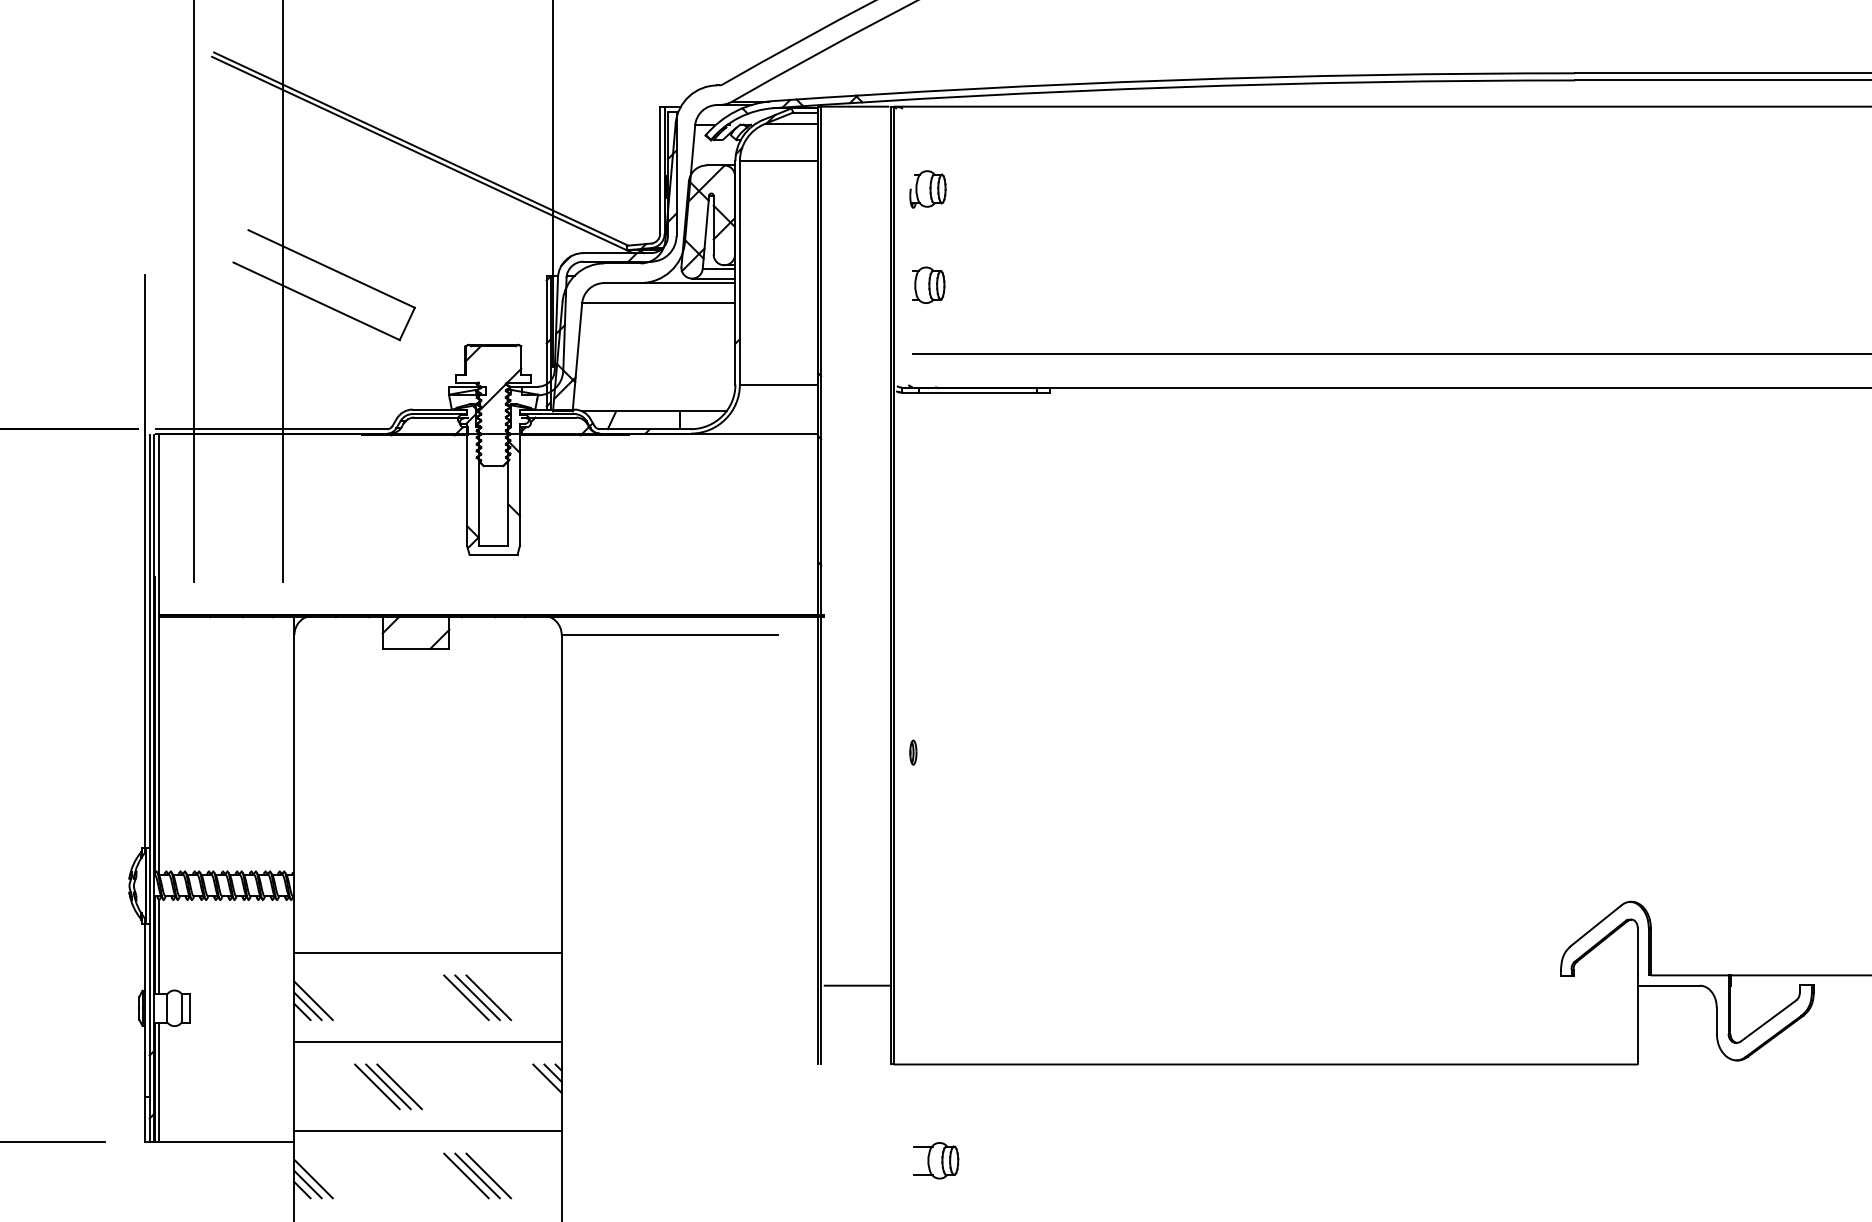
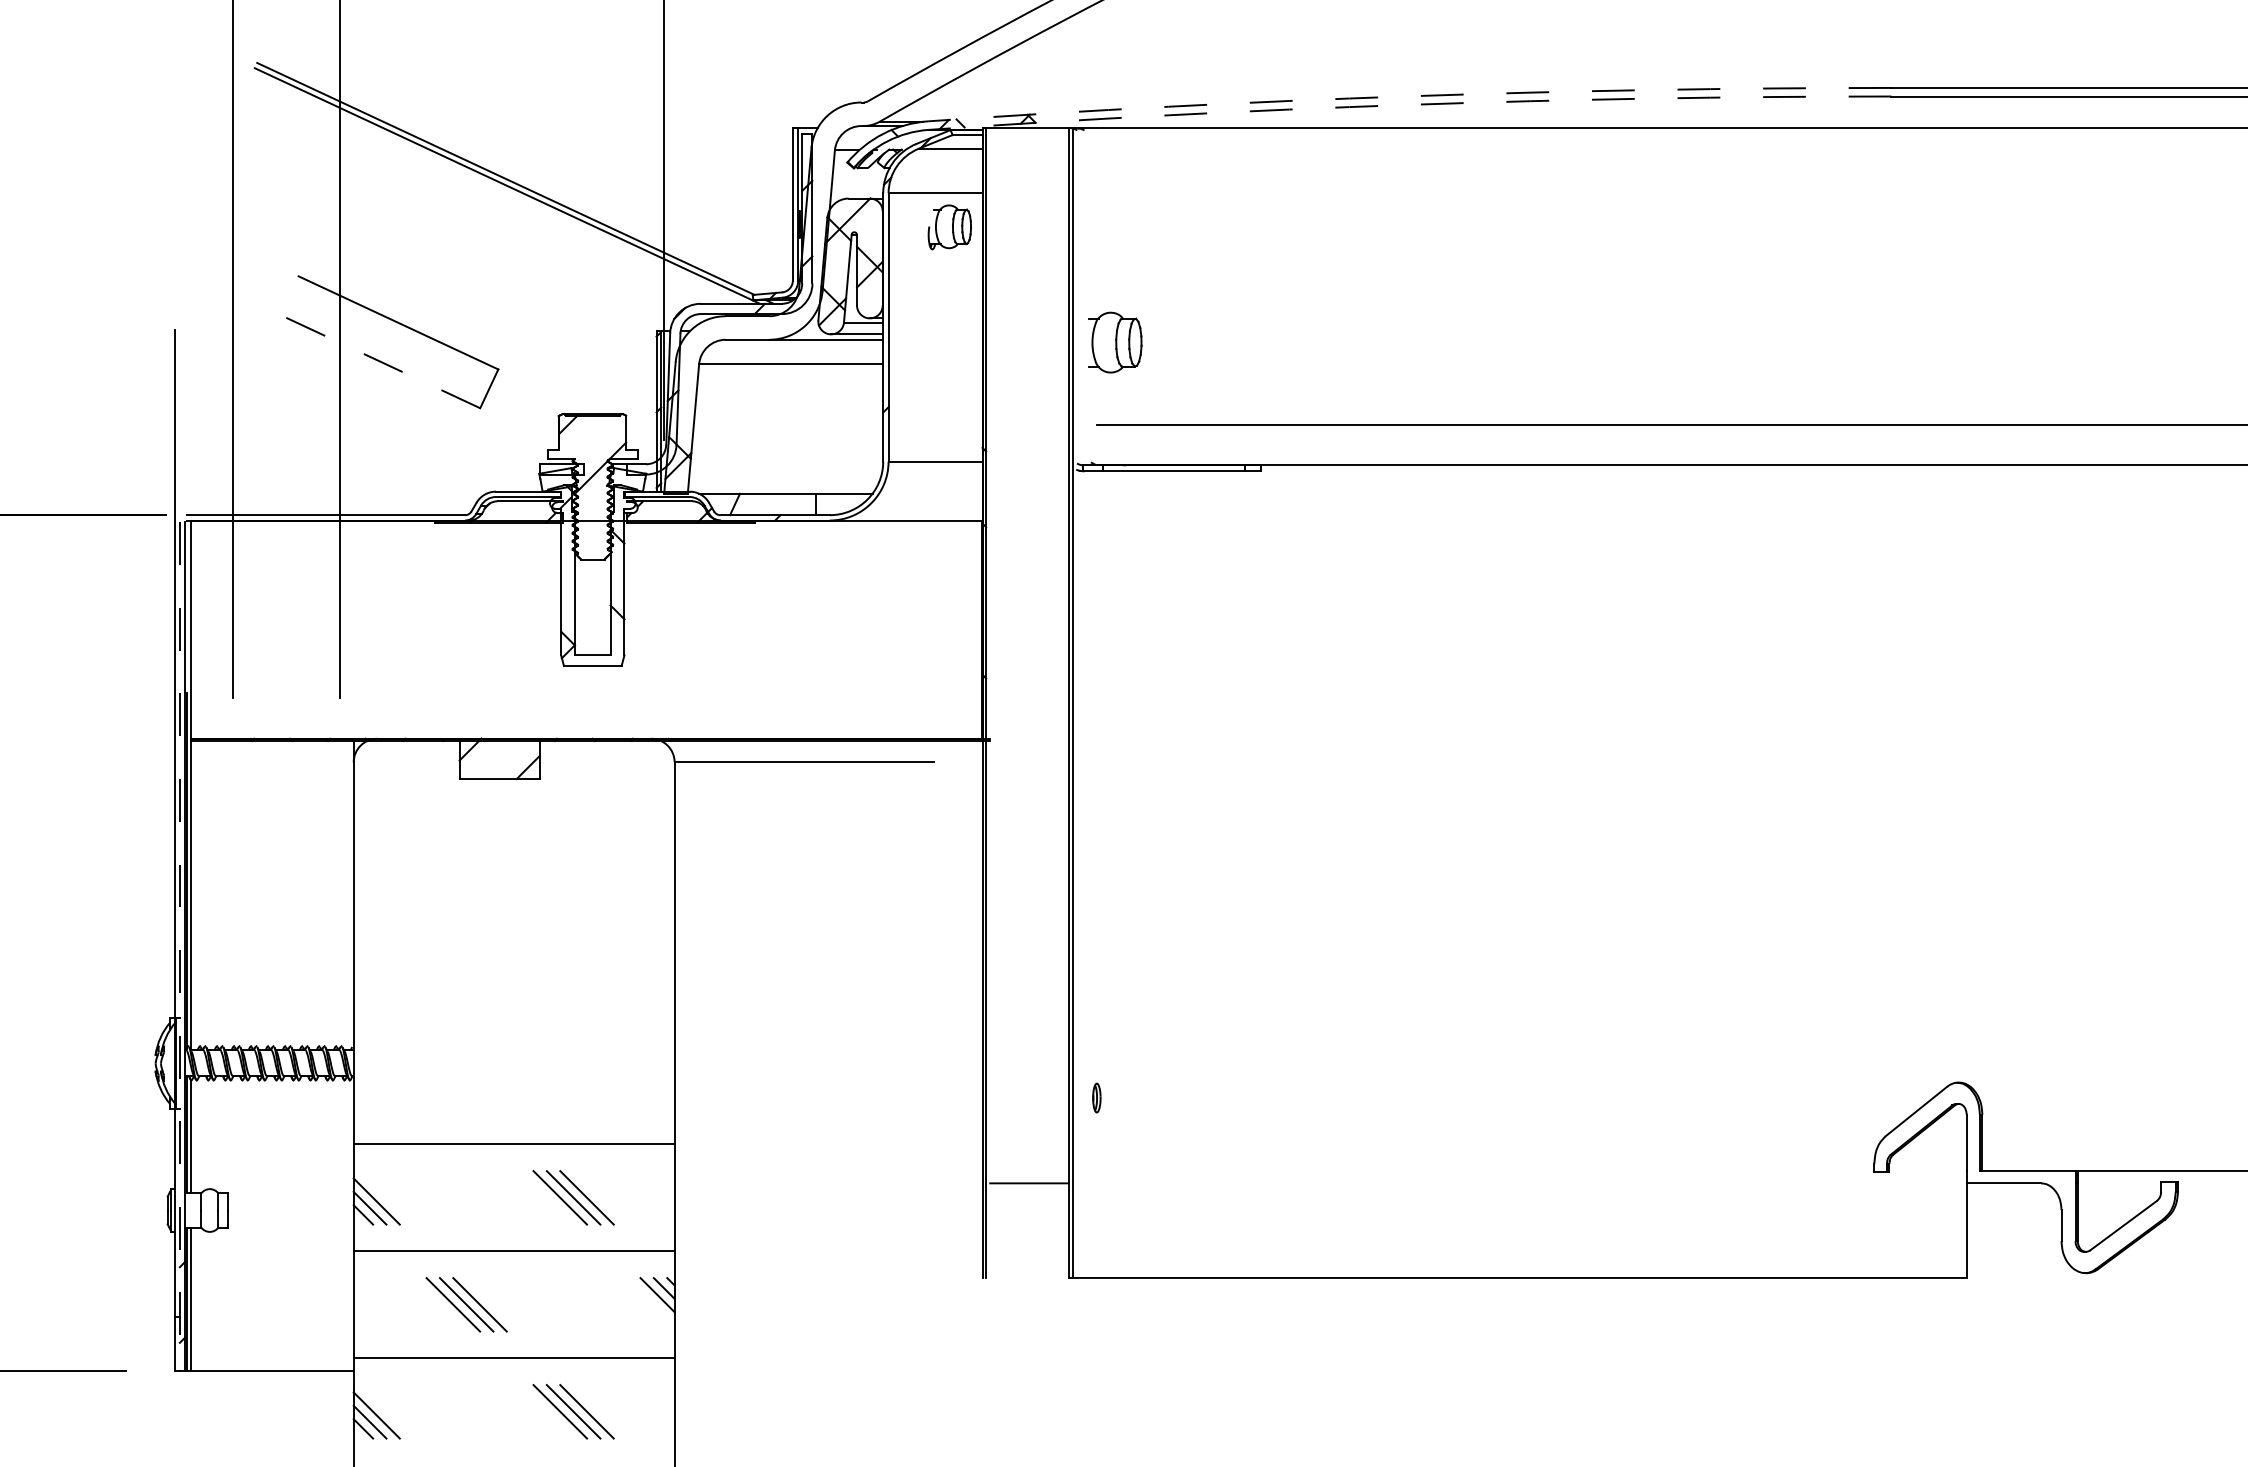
arc: (1173, 80) -> (1409, 96), solid -> dashed
arc: (1174, 87) -> (1410, 104), solid -> dashed
part: (927, 189) -> (949, 227), moved
part: (928, 284) -> (1114, 341), size x1.4
line: (316, 301) -> (380, 361), solid -> dashed
part: (913, 752) -> (1096, 1097), moved
line: (149, 789) -> (179, 947), solid -> dashed
part: (936, 1160) -> (1124, 1393), removed

